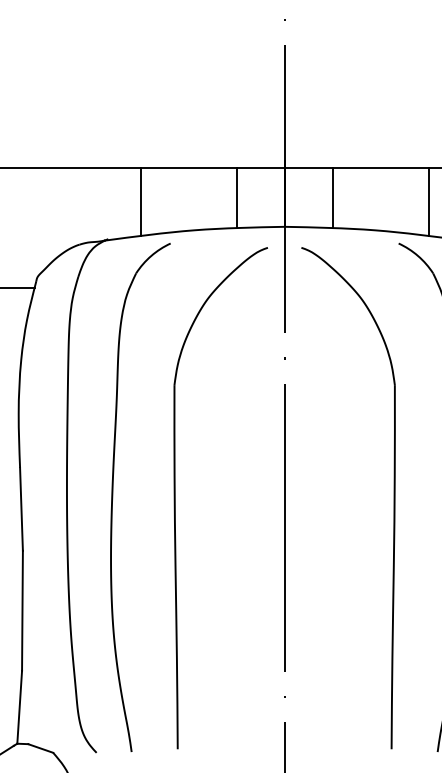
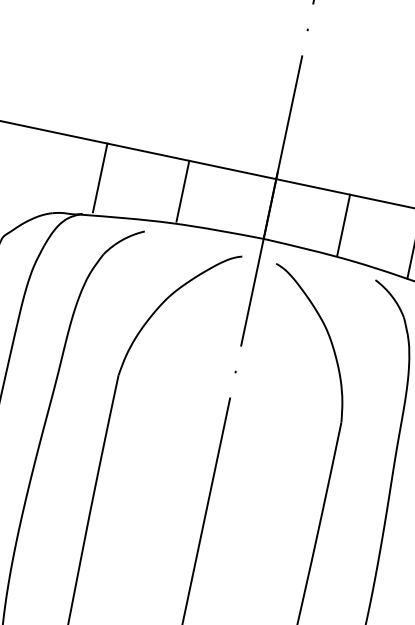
line: (236, 197) -> (182, 190), moved
line: (332, 197) -> (343, 224), moved
line: (140, 201) -> (100, 177), moved

